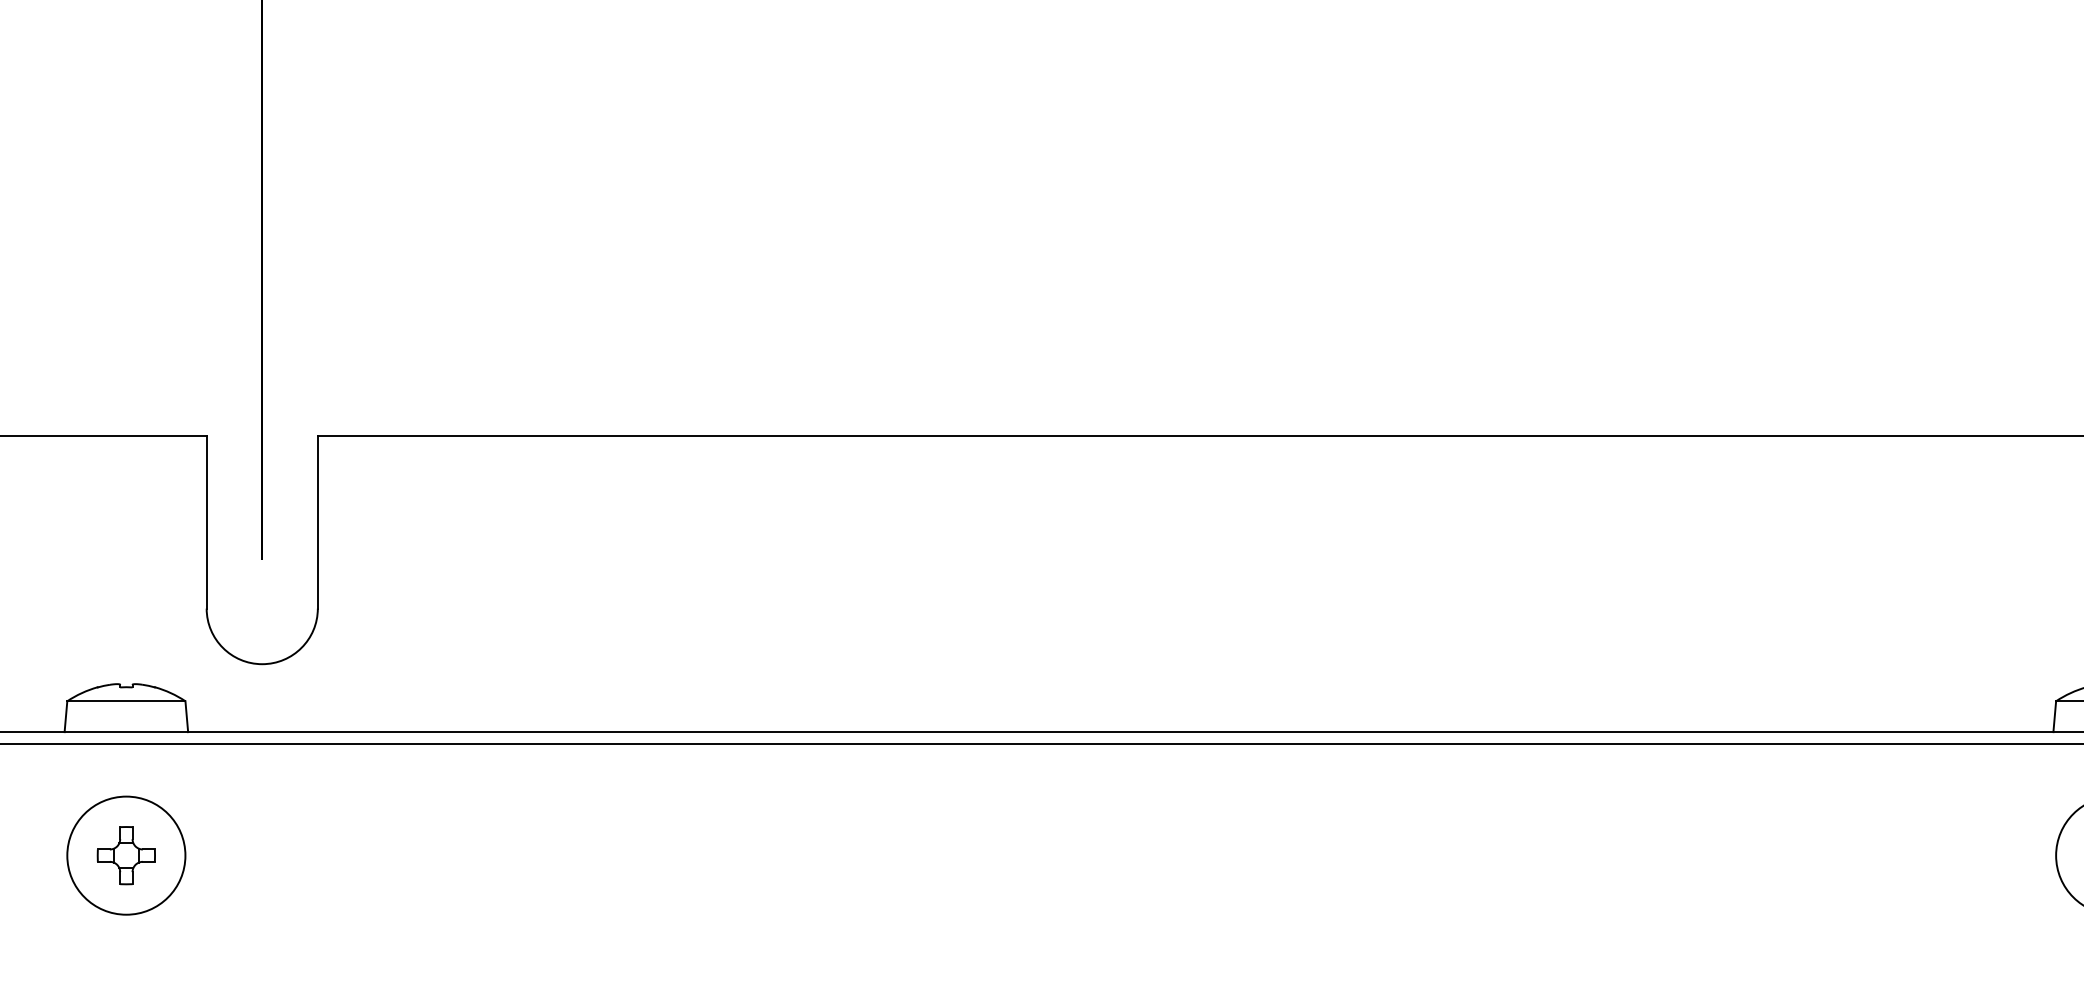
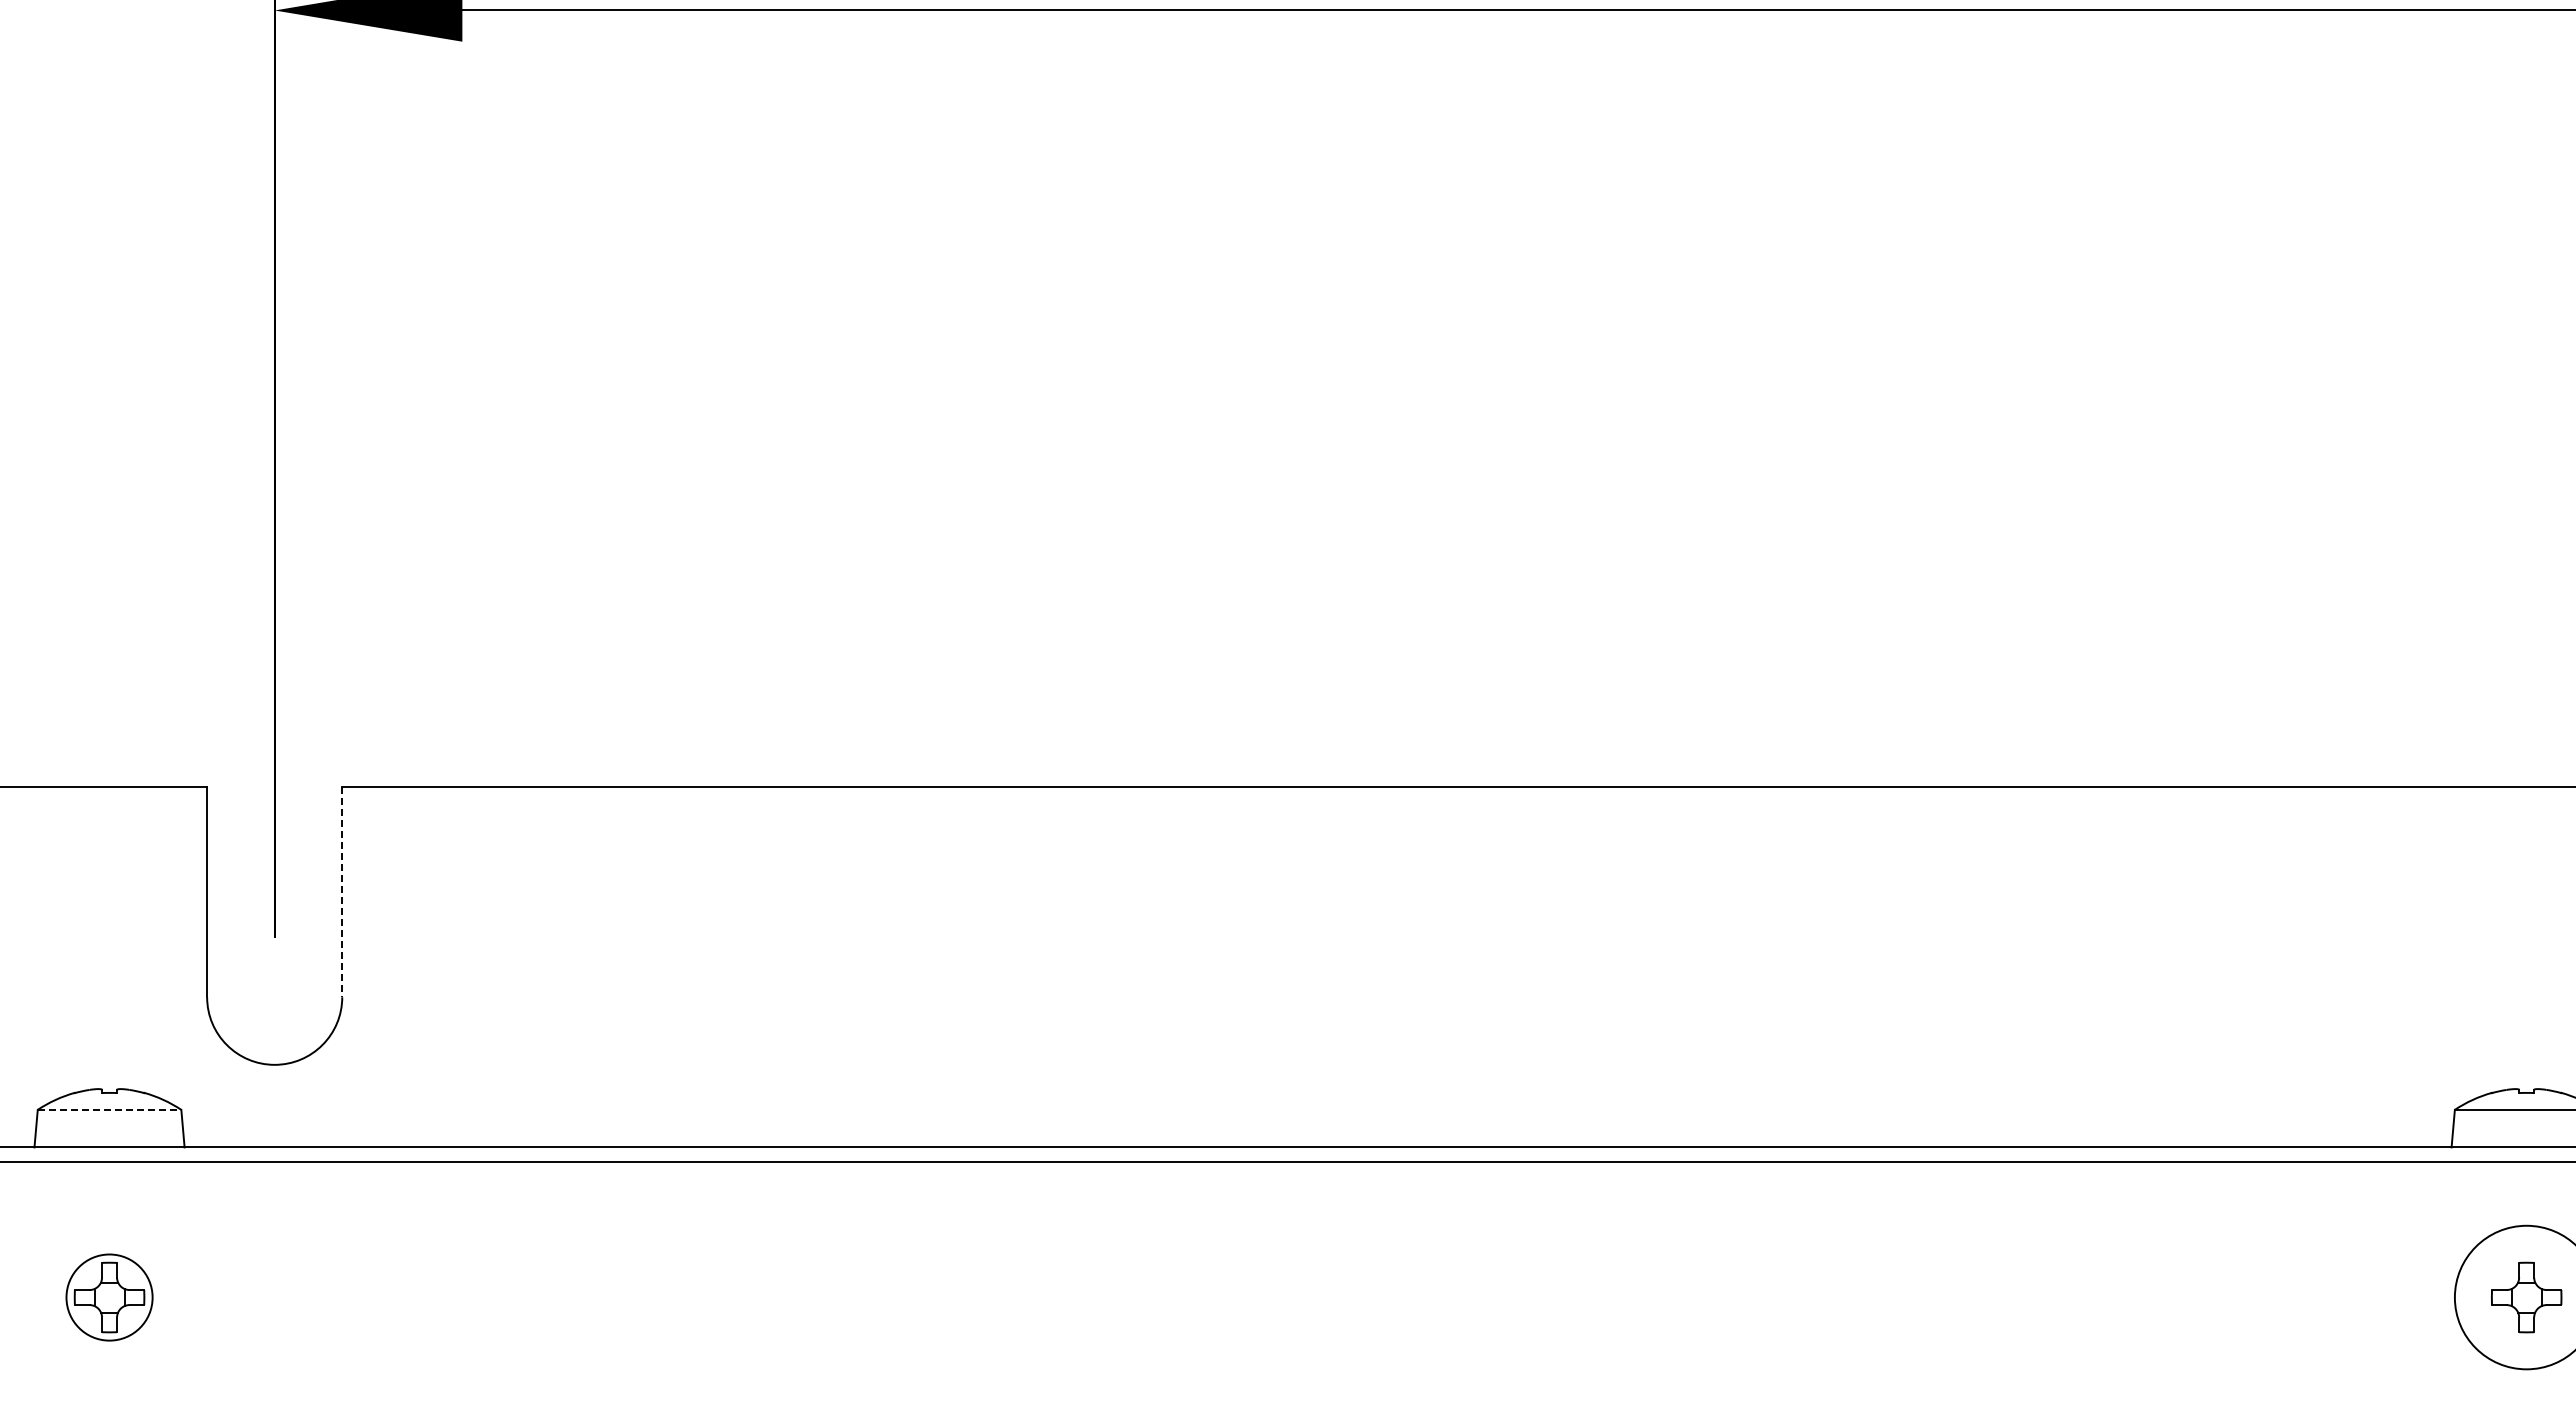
line: (318, 522) -> (342, 892), solid -> dashed
line: (126, 700) -> (109, 1109), solid -> dashed
circle: (126, 855) -> (109, 1297), size x0.6

